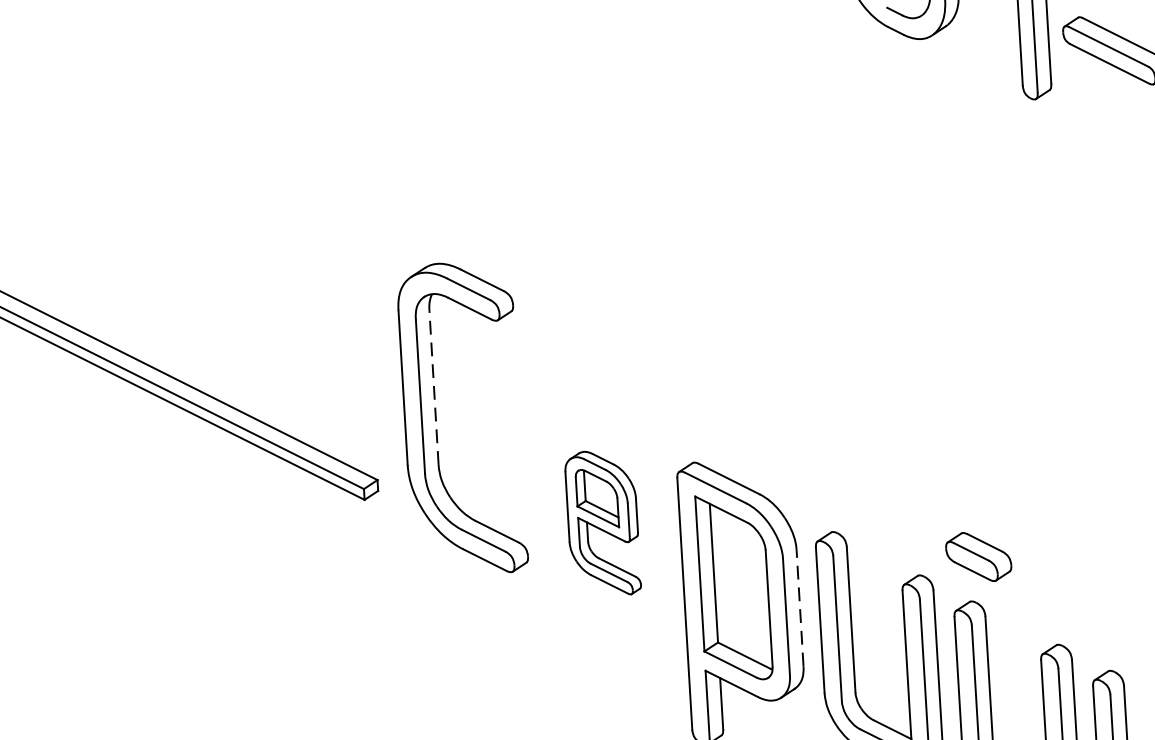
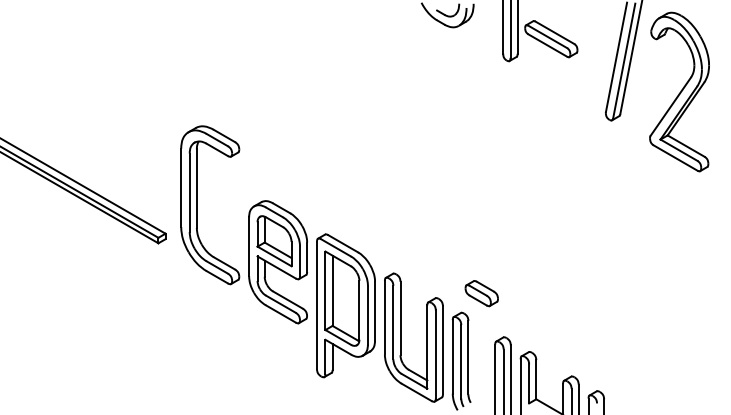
line: (433, 387) -> (196, 188), dashed -> solid
part: (601, 523) -> (277, 262), size x1.67
part: (978, 556) -> (481, 293), moved
line: (800, 607) -> (375, 310), dashed -> solid

